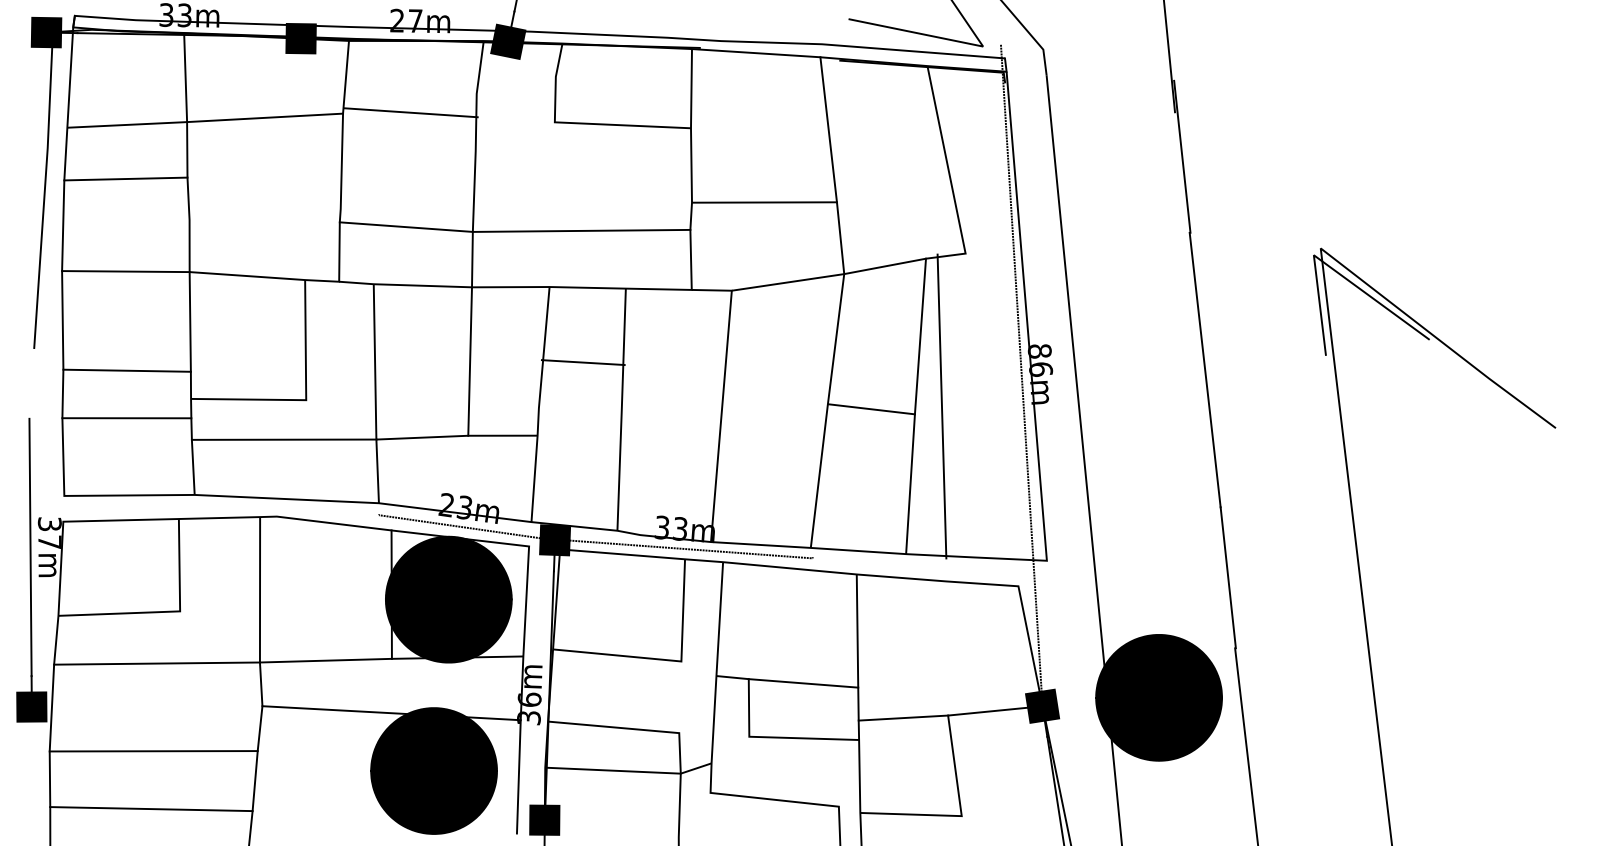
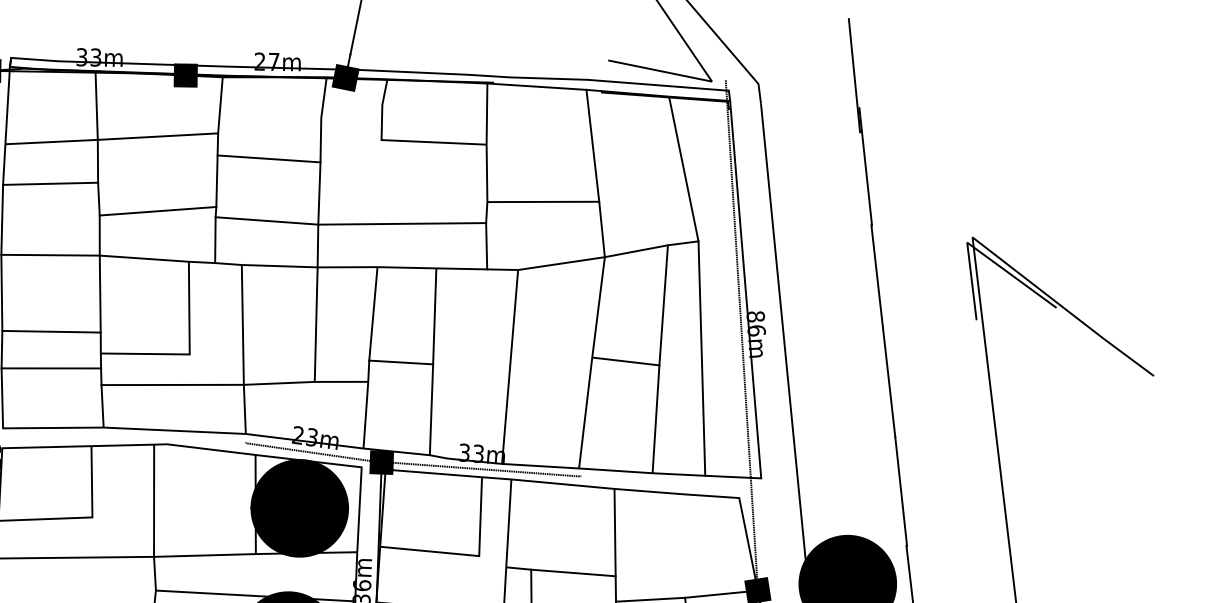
line: (410, 112) -> (268, 158), moved
line: (264, 214) -> (157, 211), added
line: (582, 362) -> (400, 362), moved
line: (941, 406) -> (701, 358), moved

